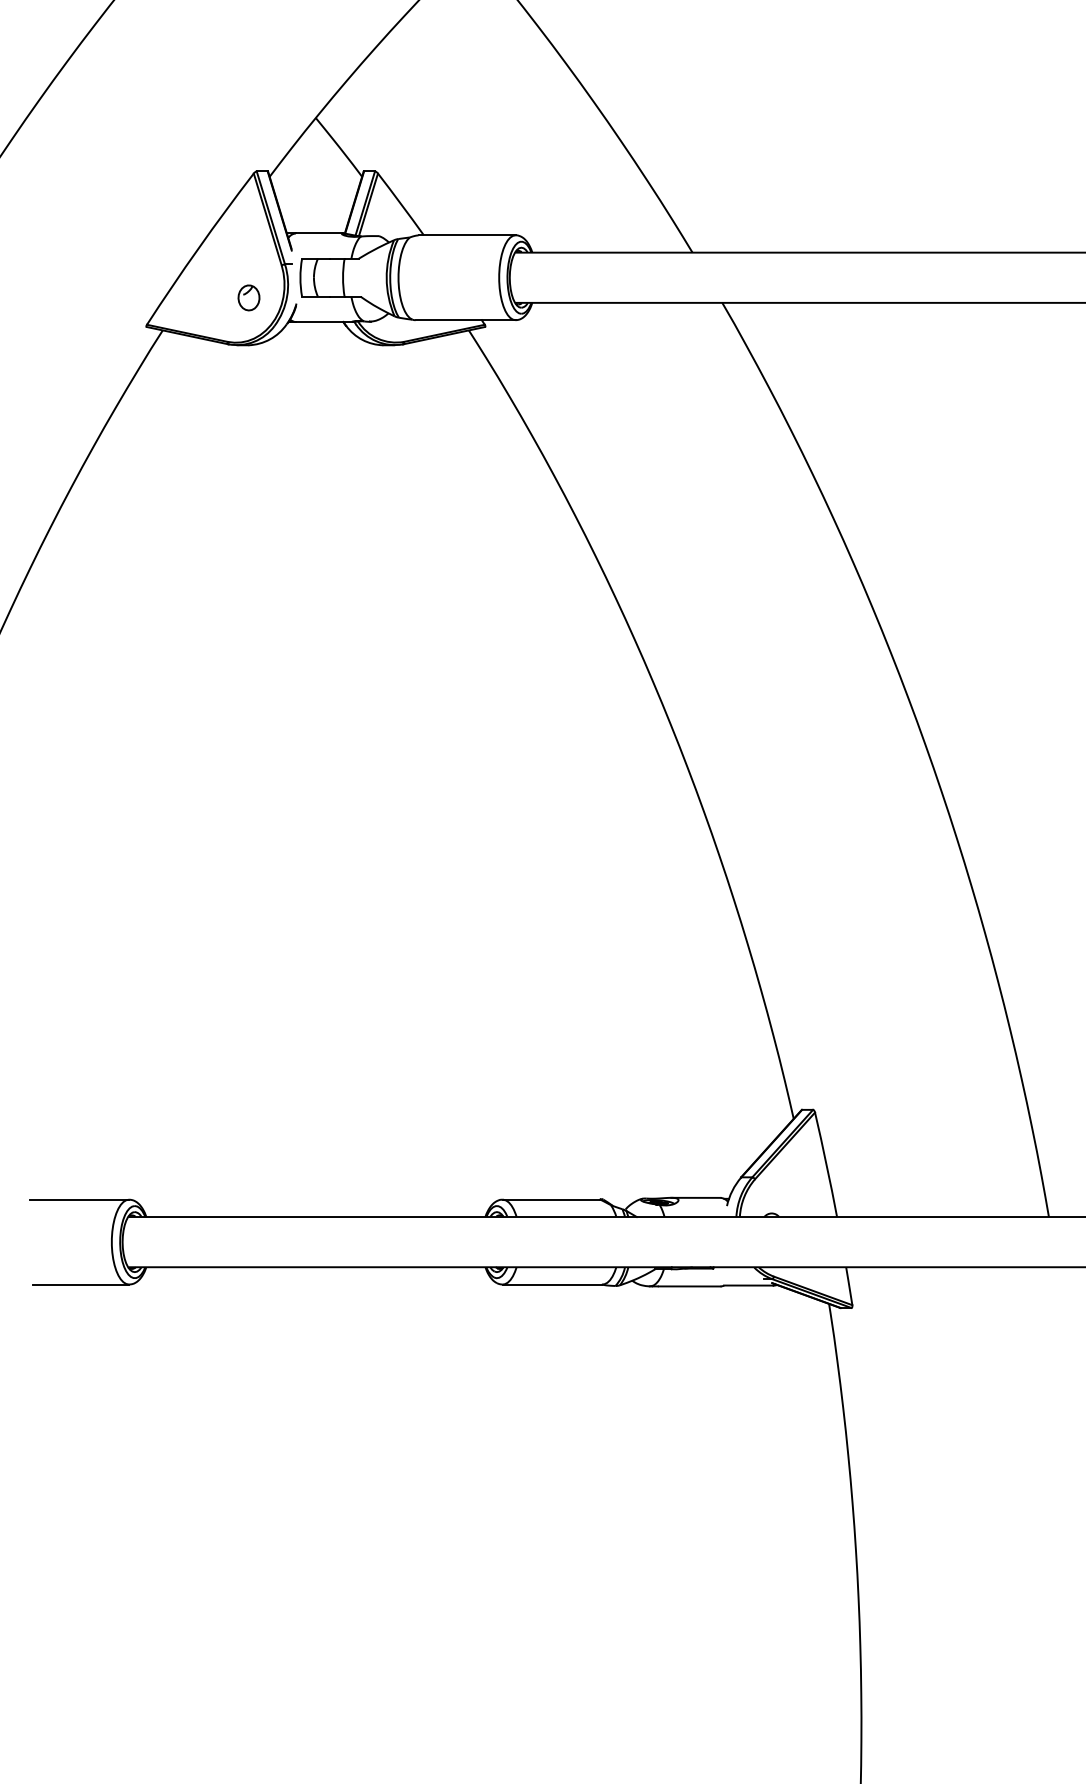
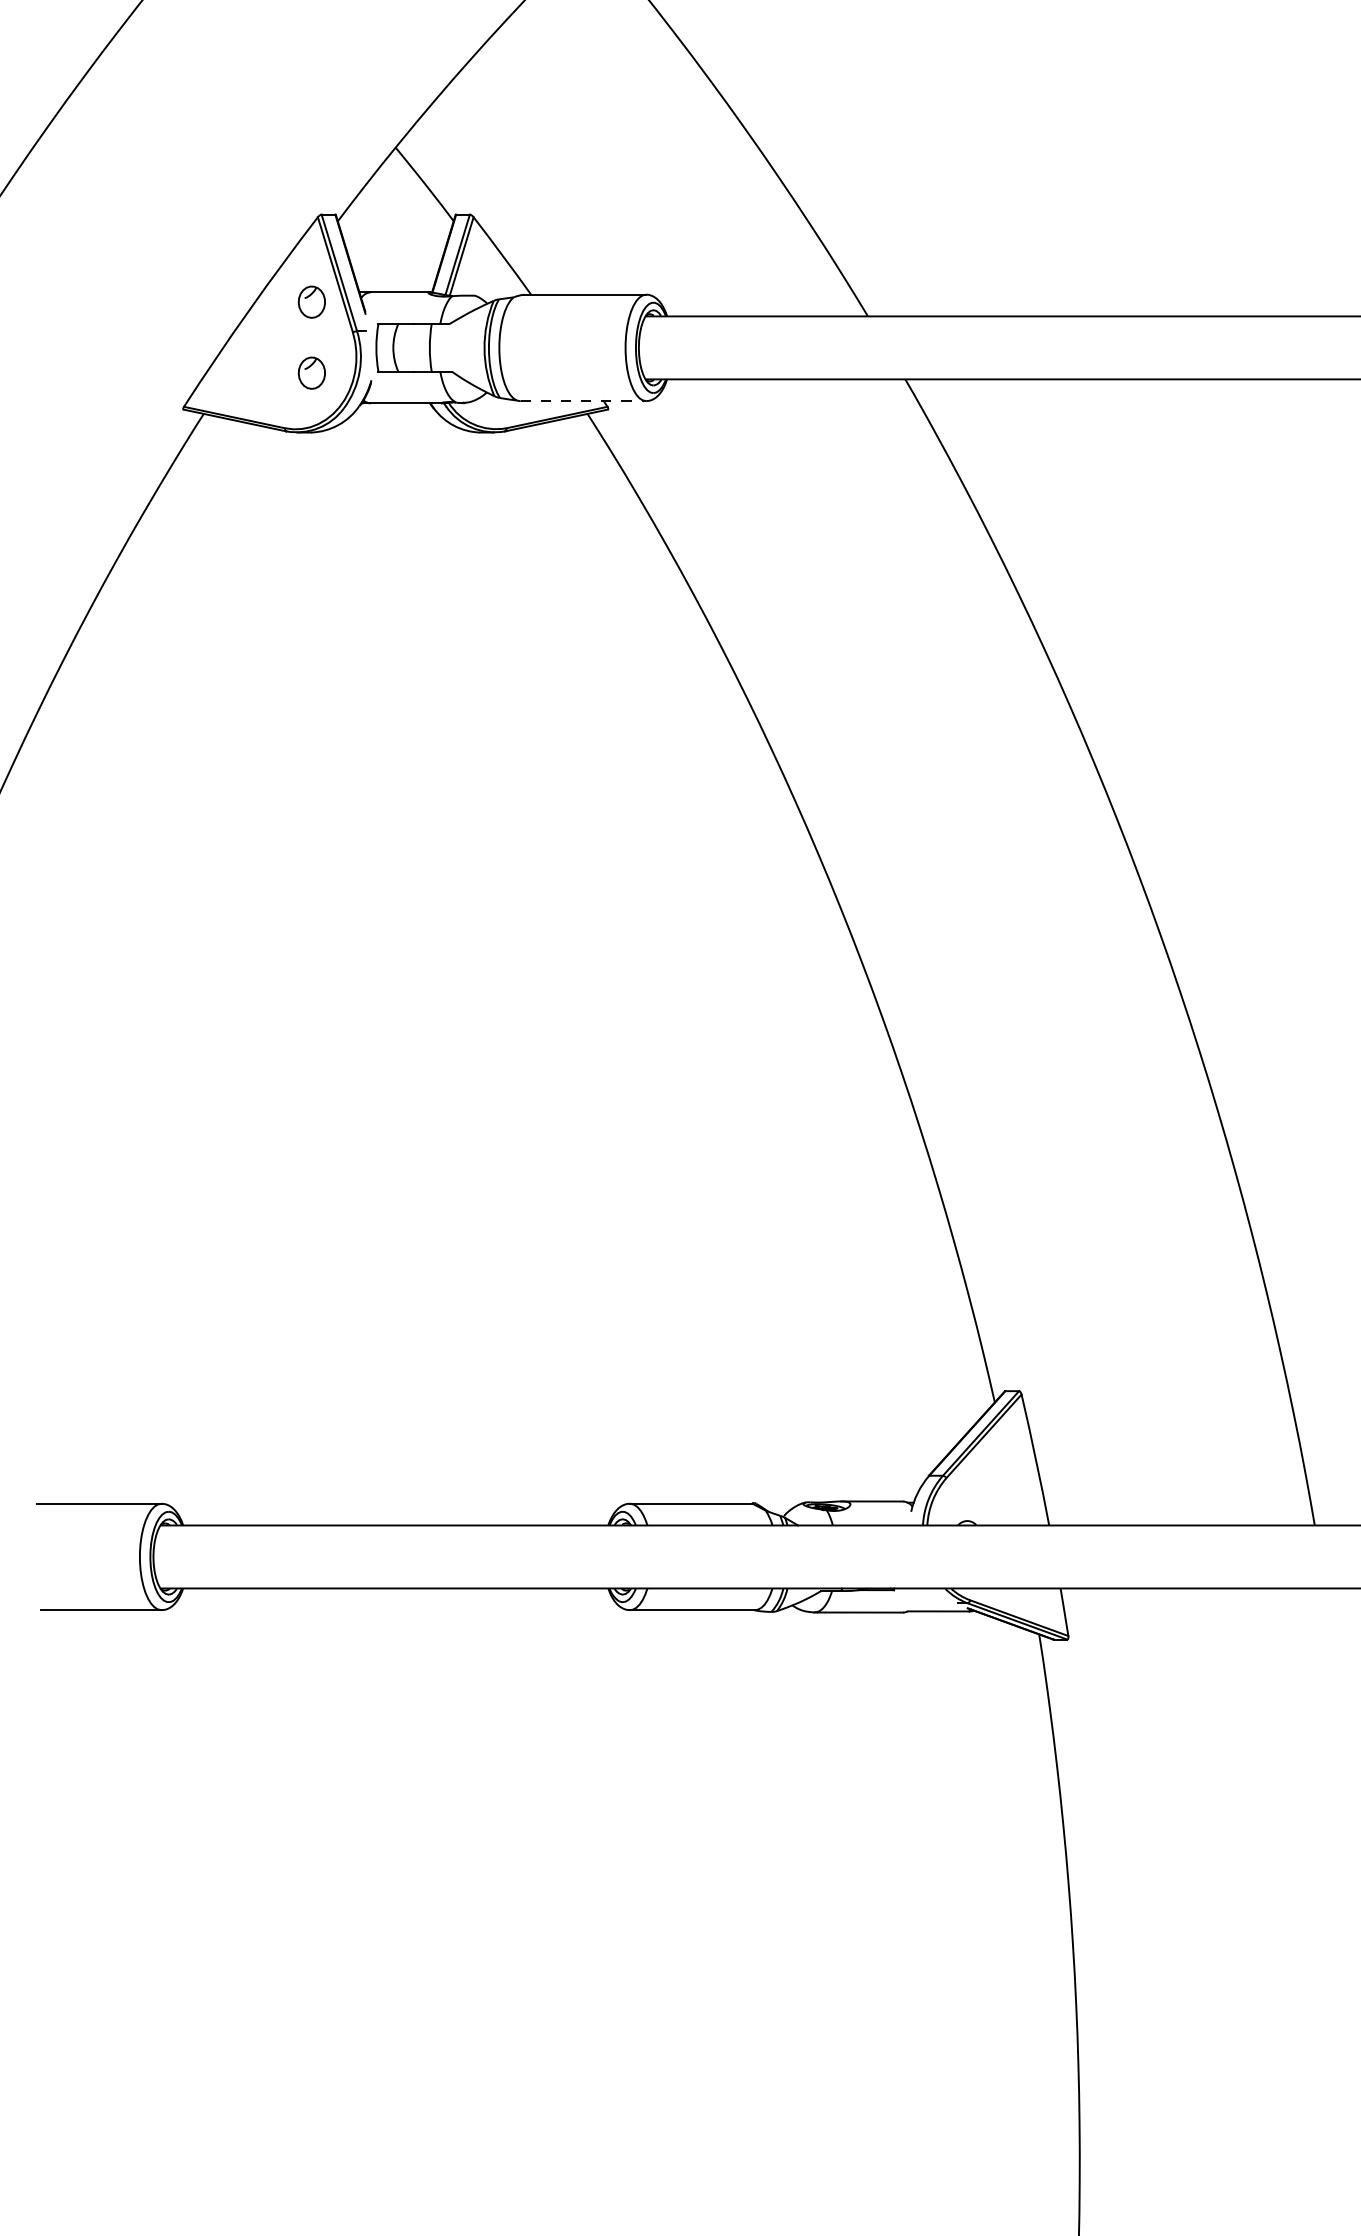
part: (248, 240) -> (311, 301), added
line: (465, 320) -> (583, 401), solid -> dashed

